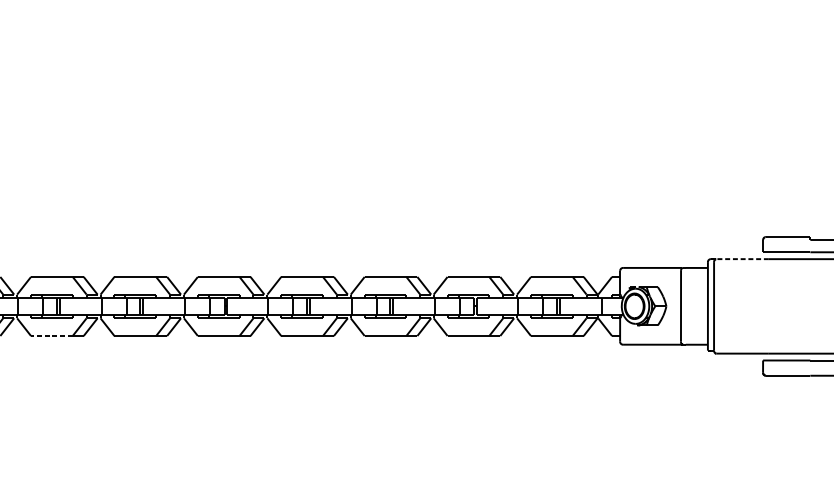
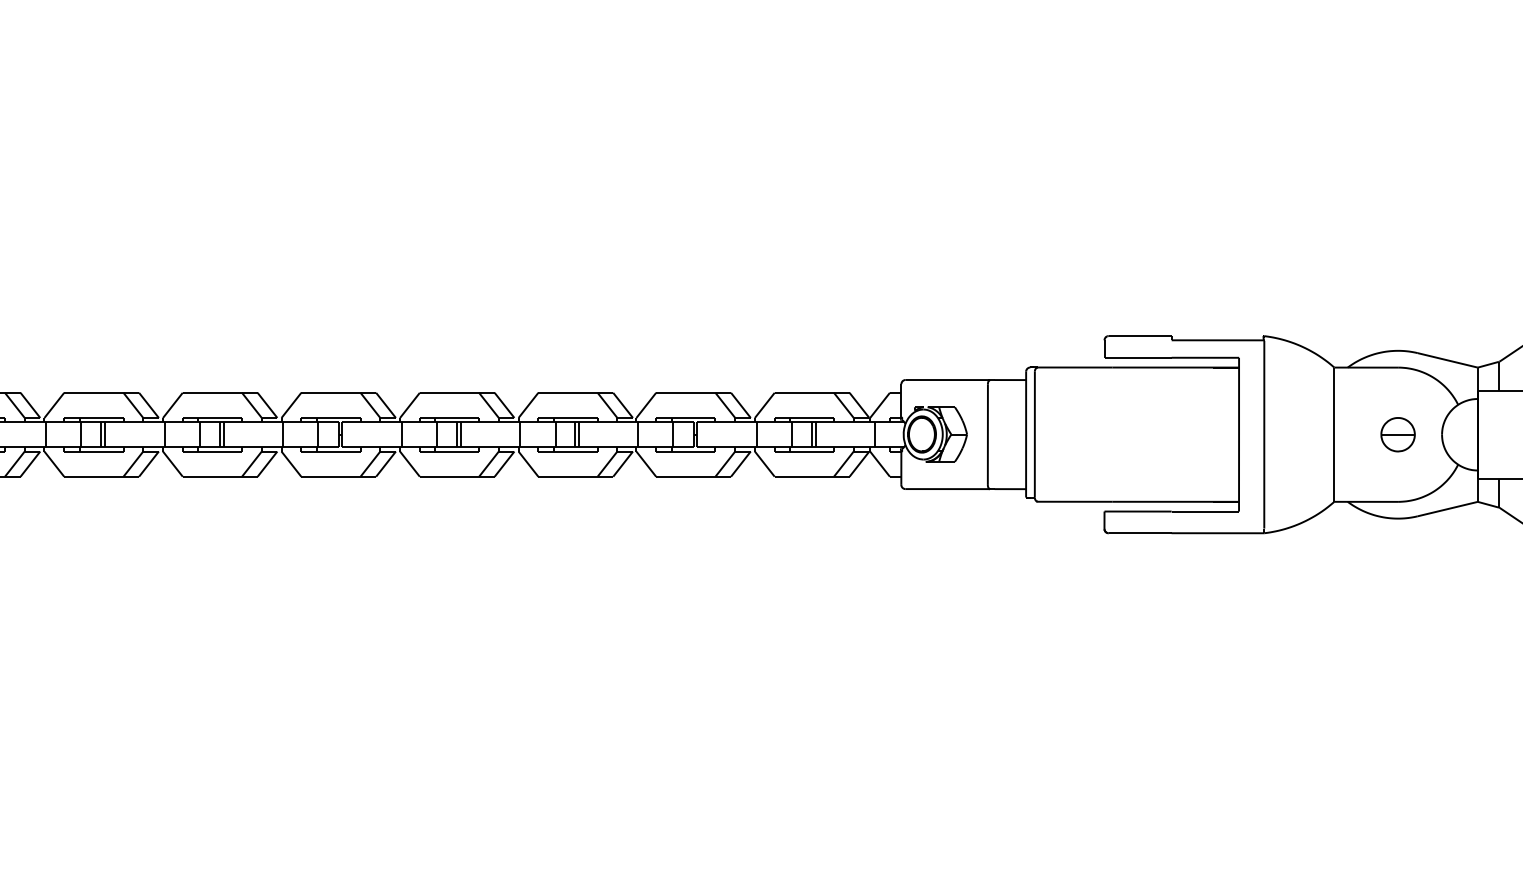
line: (741, 259) -> (1074, 367), dashed -> solid
line: (51, 335) -> (93, 476), dashed -> solid

